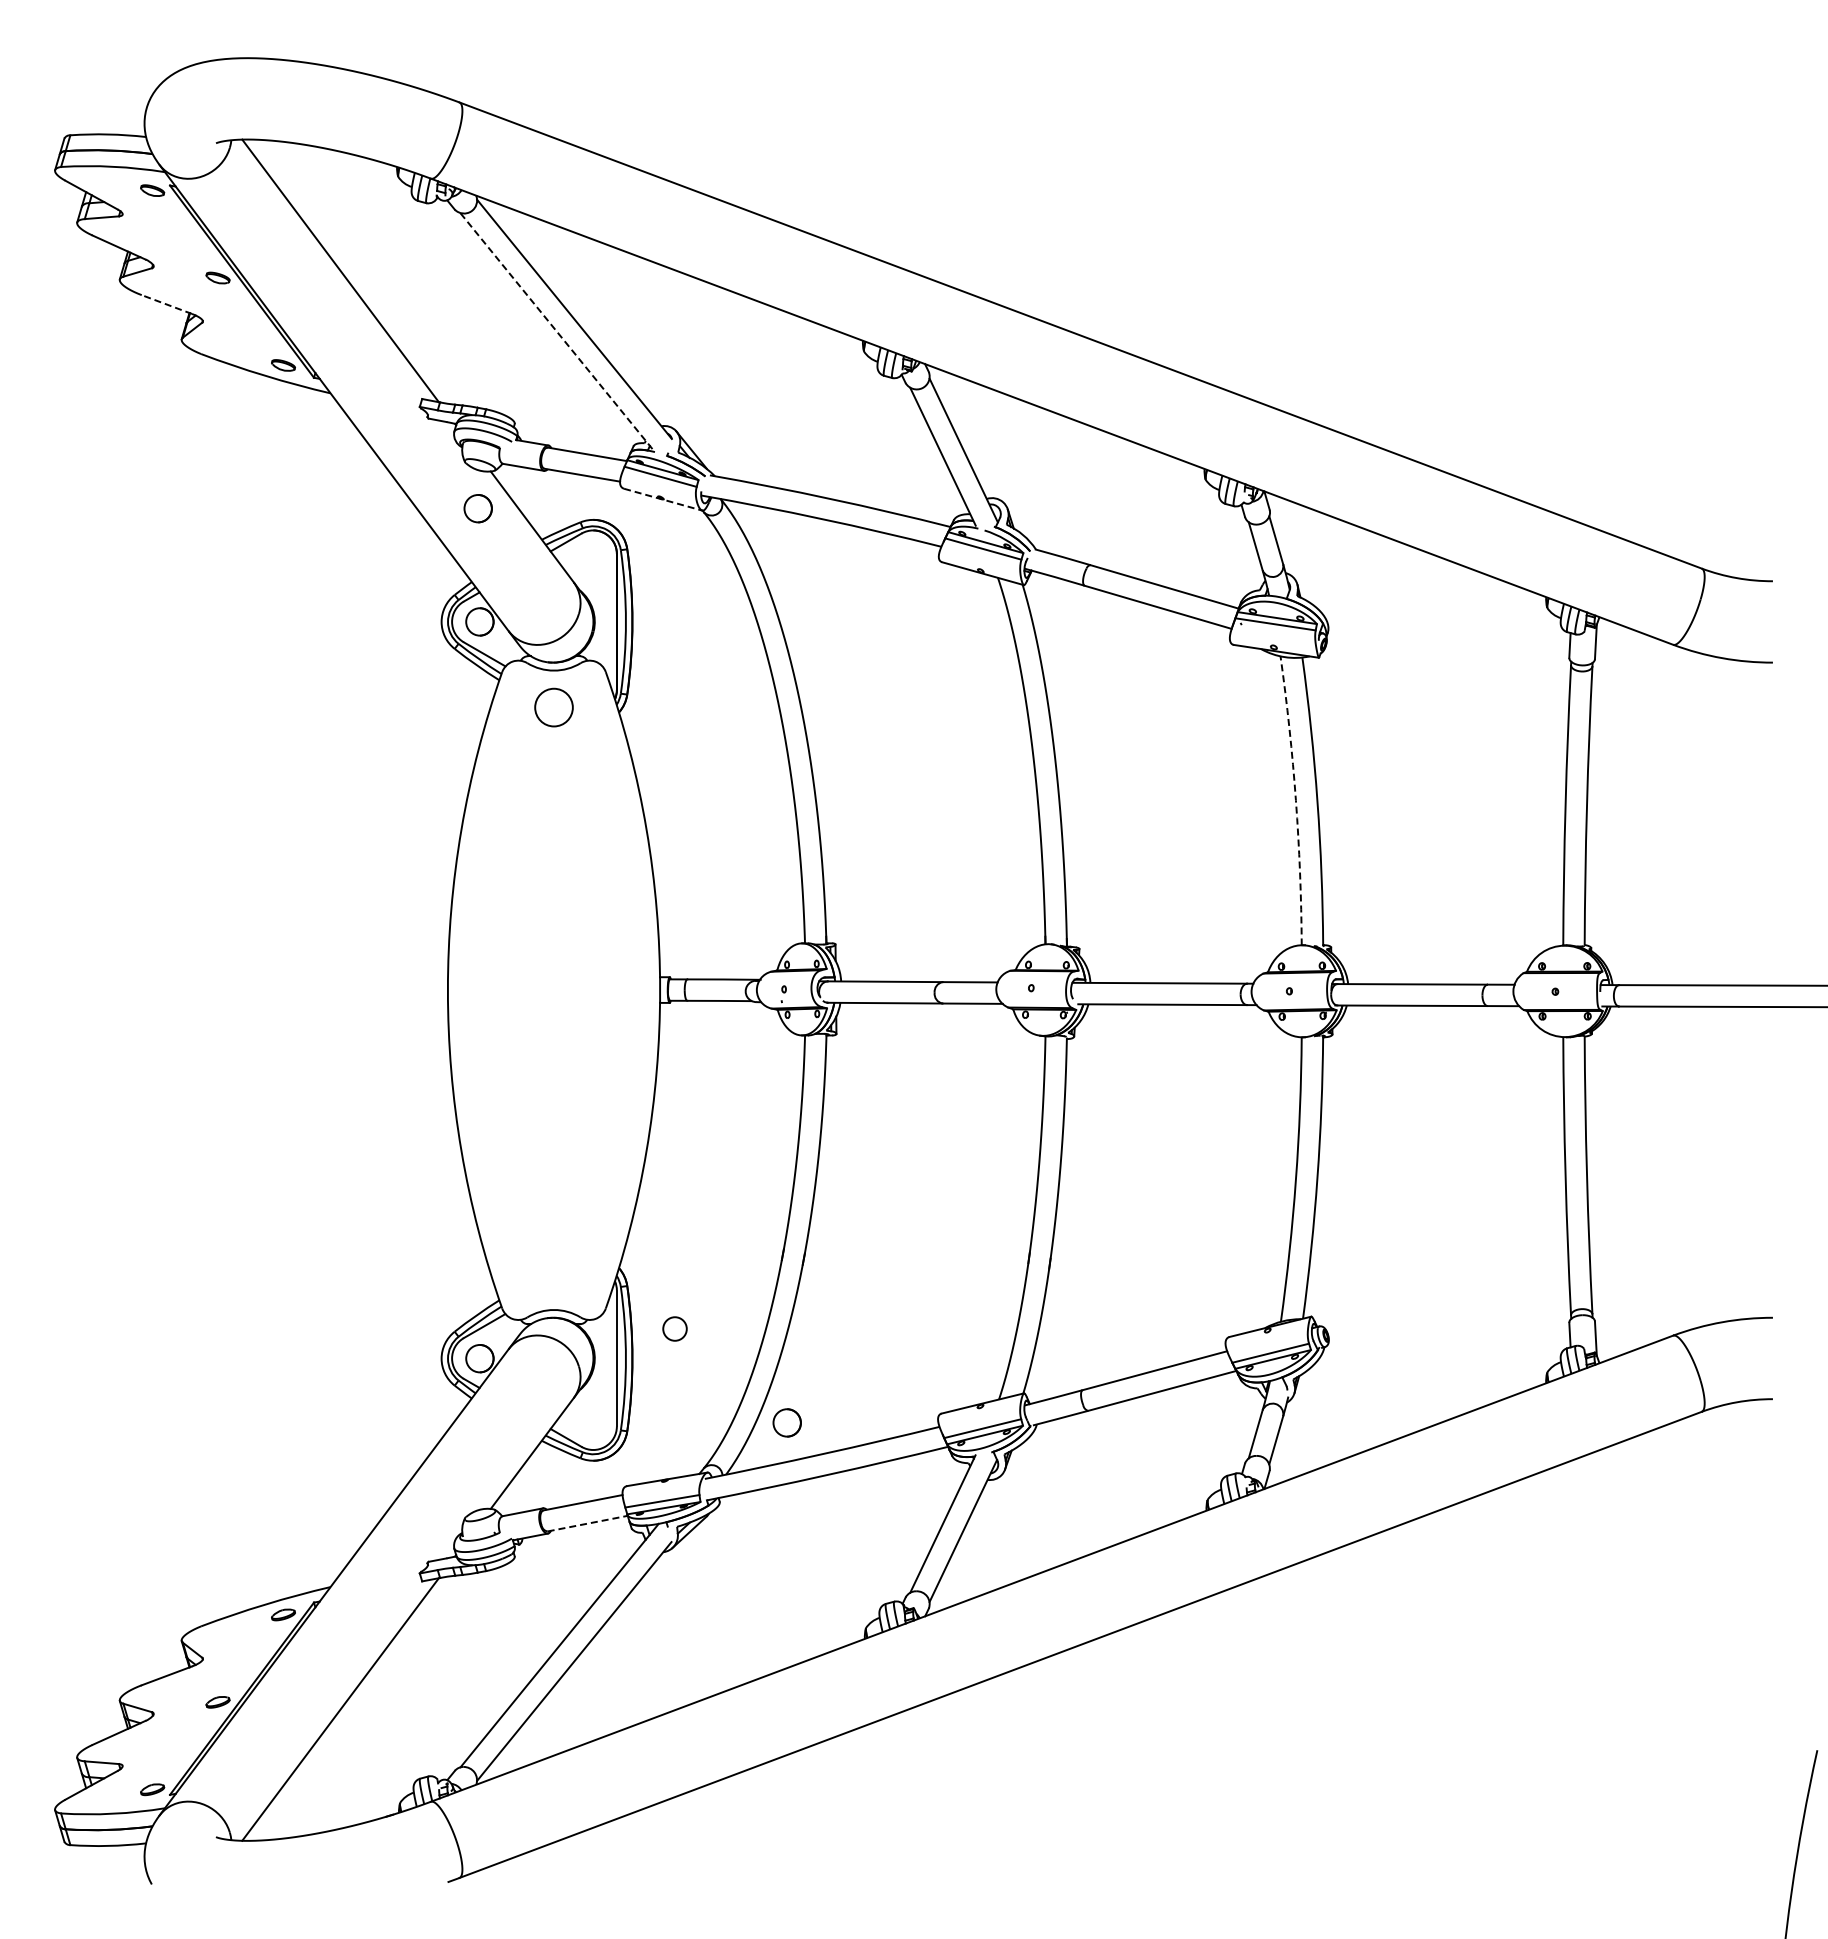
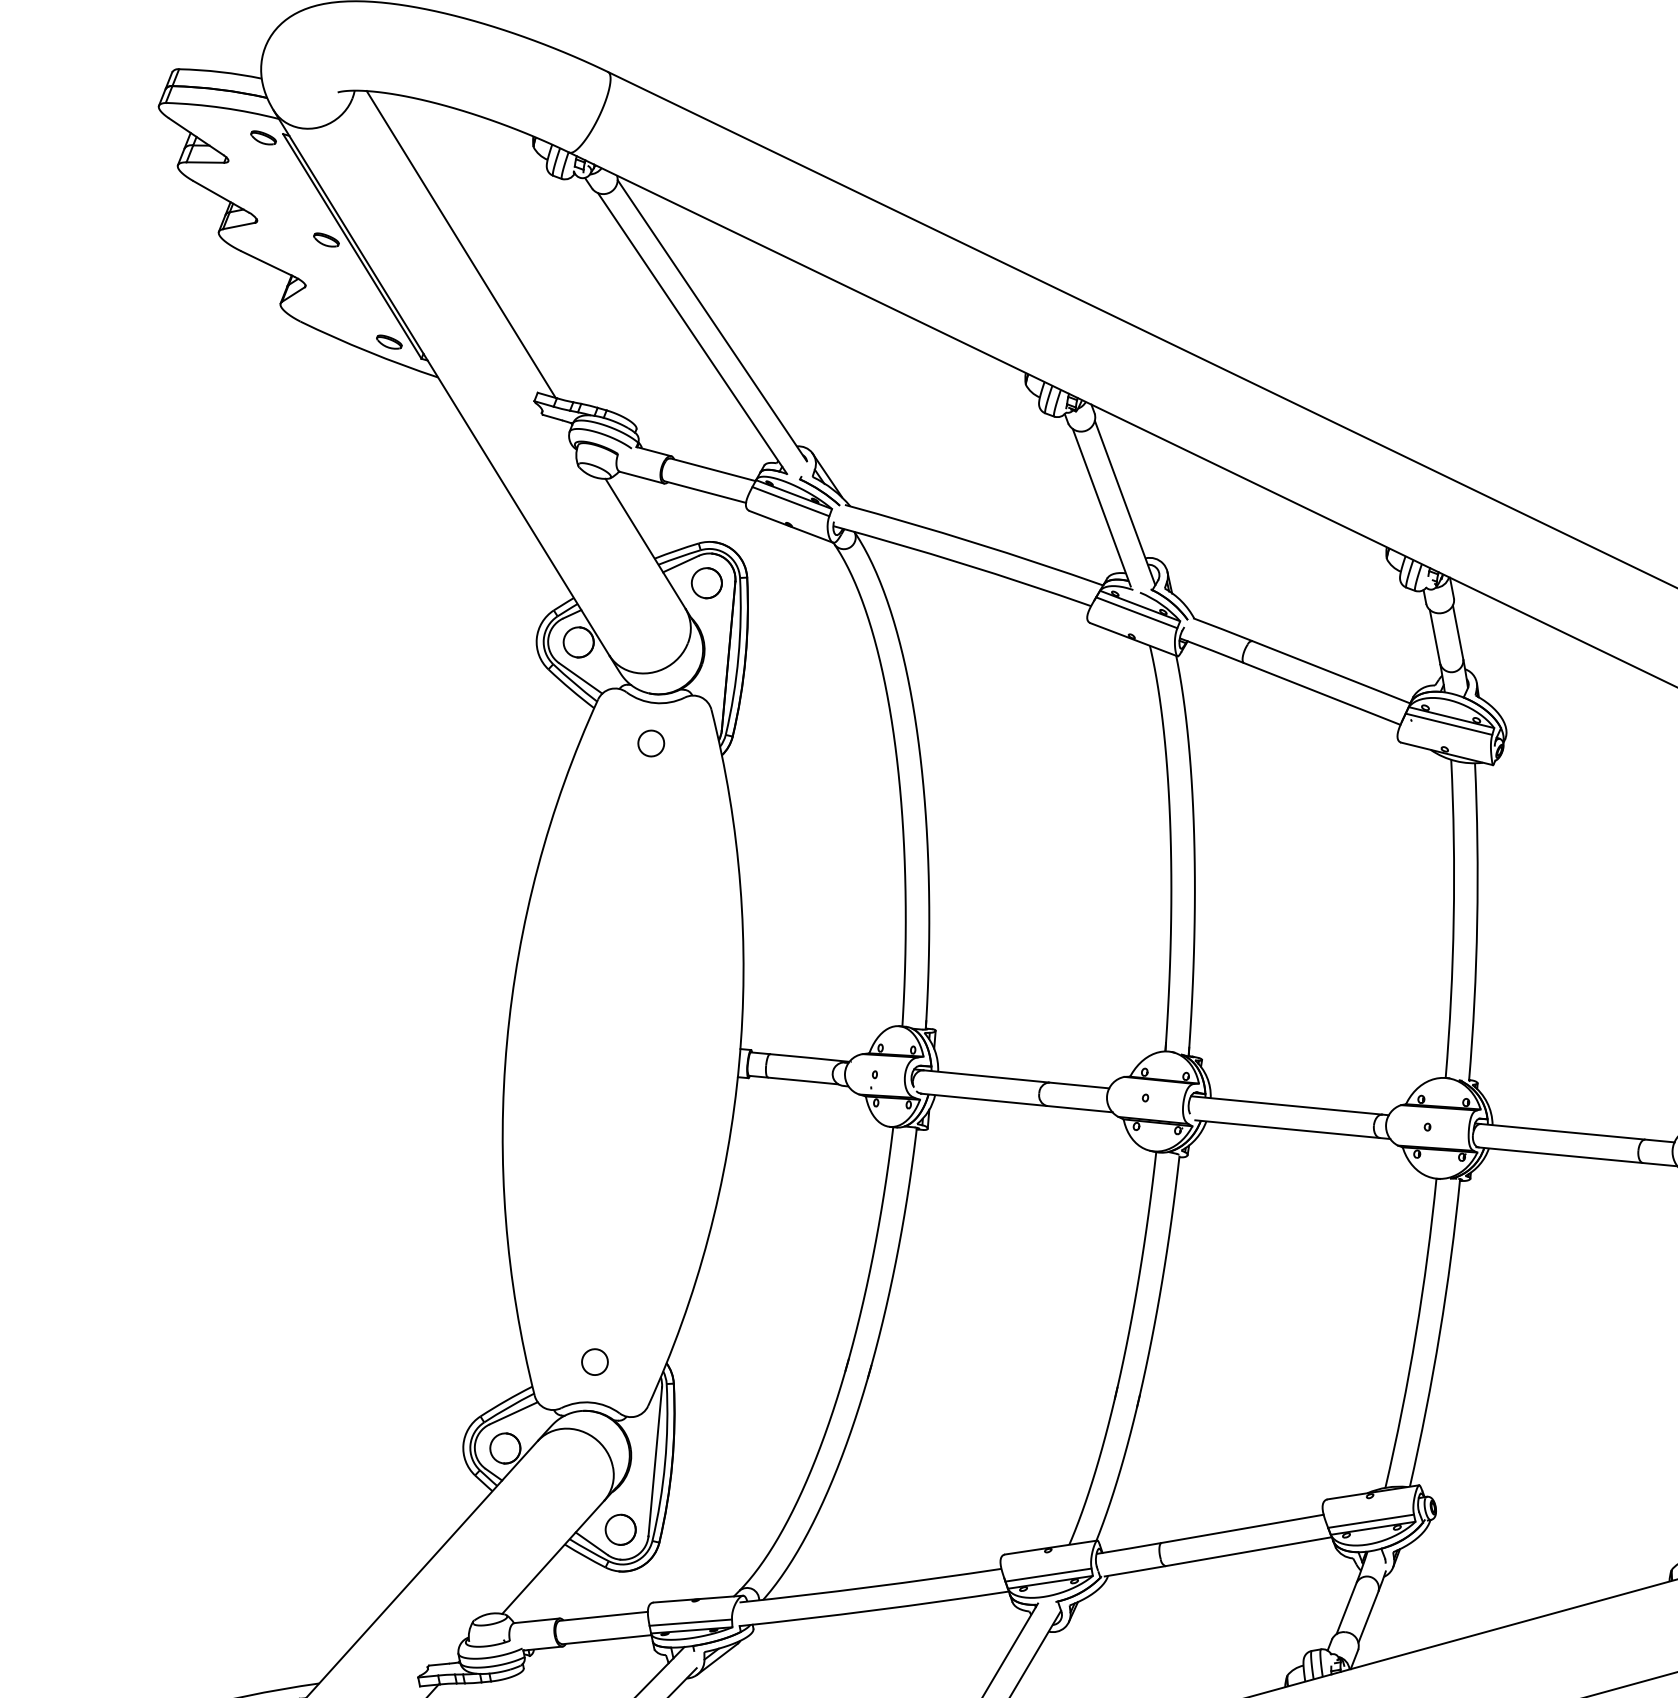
line: (166, 304) -> (267, 263), dashed -> solid
line: (557, 332) -> (692, 333), dashed -> solid
line: (663, 499) -> (791, 526), dashed -> solid
circle: (477, 508) -> (706, 582), moved
circle: (553, 707) -> (650, 743), size x0.62
arc: (1295, 800) -> (1453, 918), dashed -> solid
circle: (674, 1328) -> (594, 1361), moved
circle: (786, 1422) -> (619, 1529), moved
line: (587, 1523) -> (606, 1639), dashed -> solid

